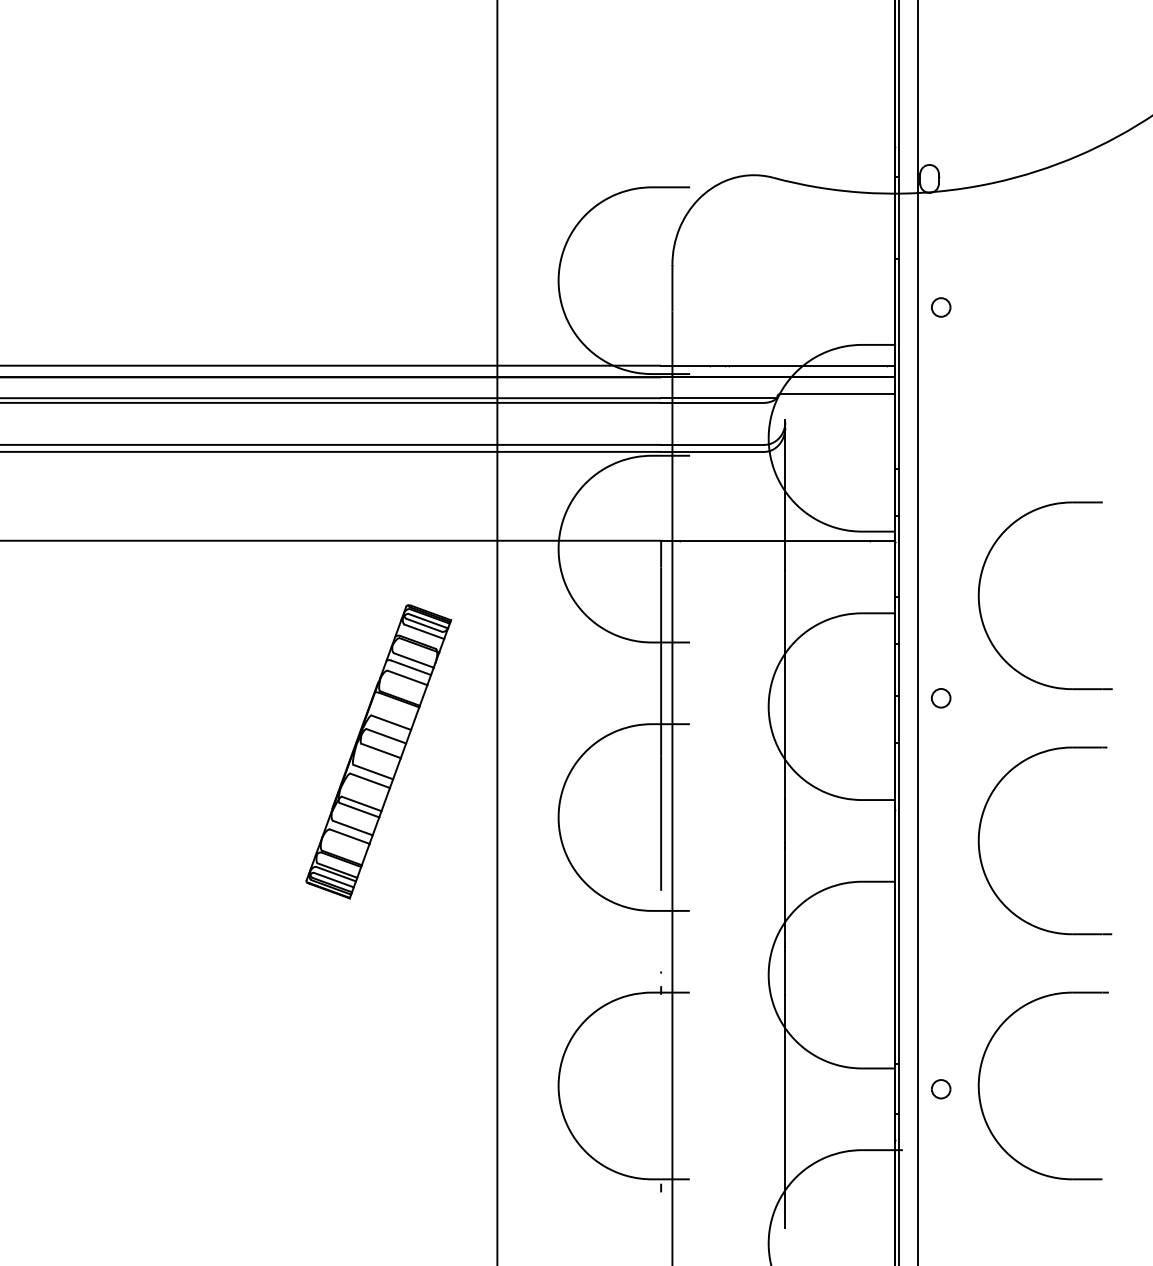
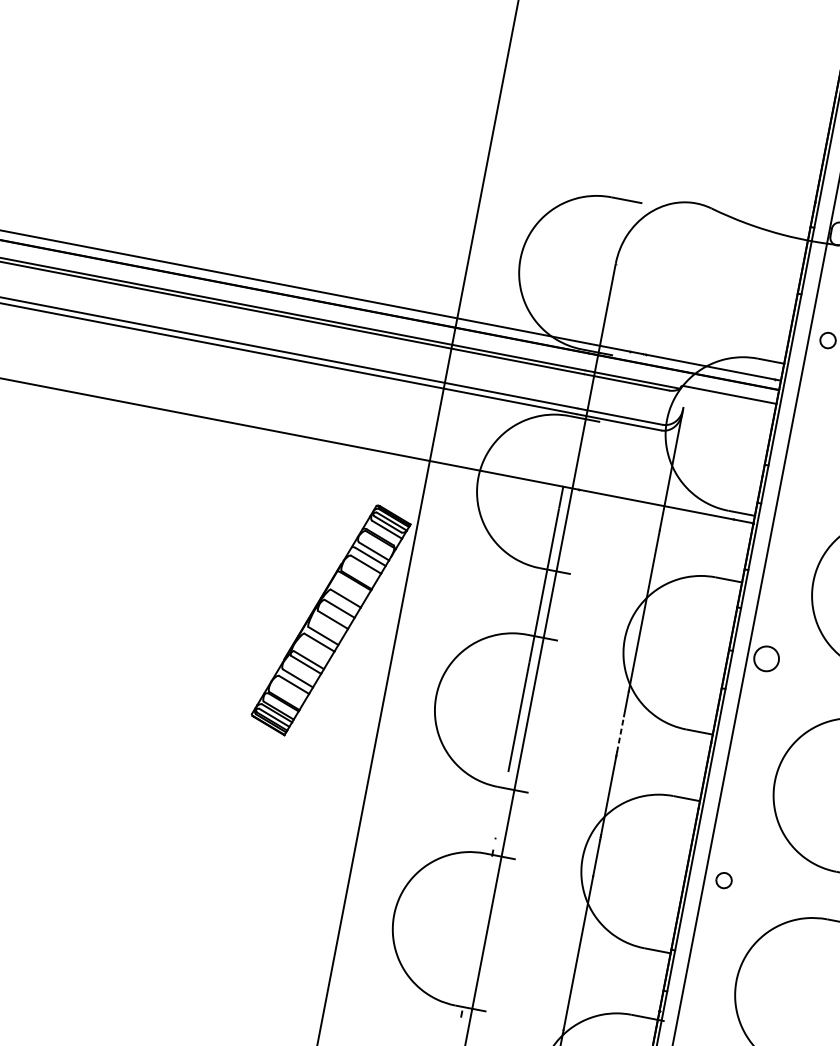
circle: (941, 698) -> (766, 659), size x1.6
part: (378, 751) -> (330, 620), moved
line: (785, 820) -> (620, 734), solid -> dashed
part: (941, 1089) -> (724, 880), moved

